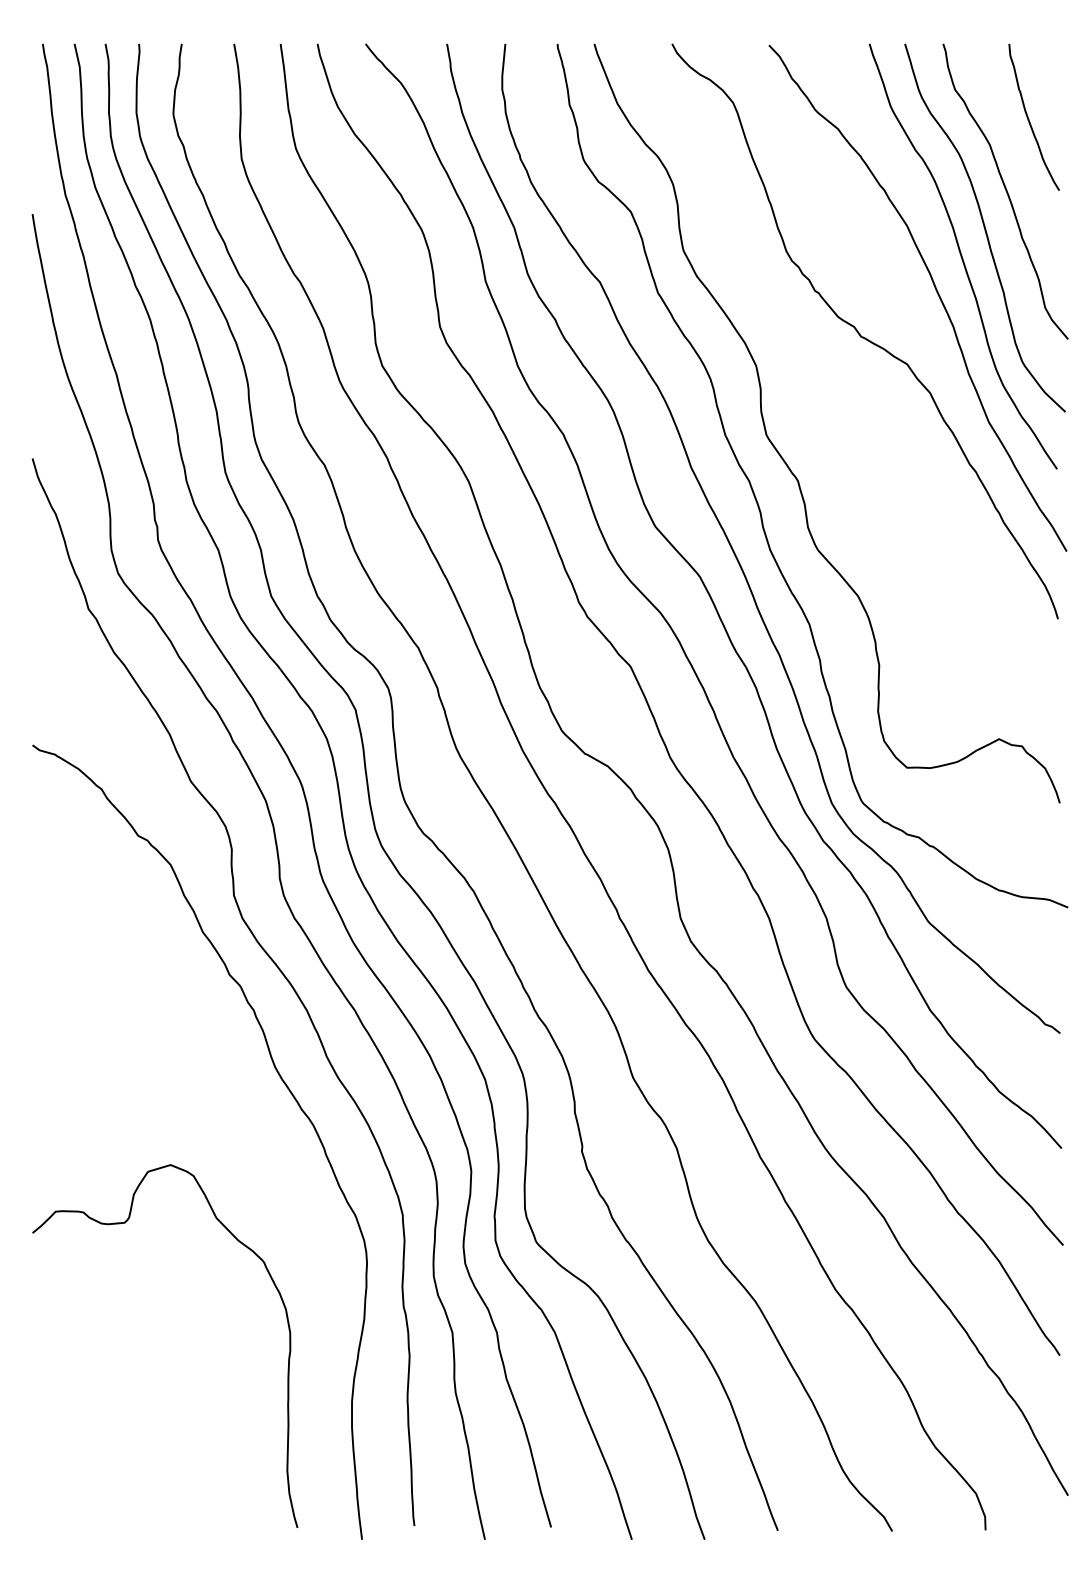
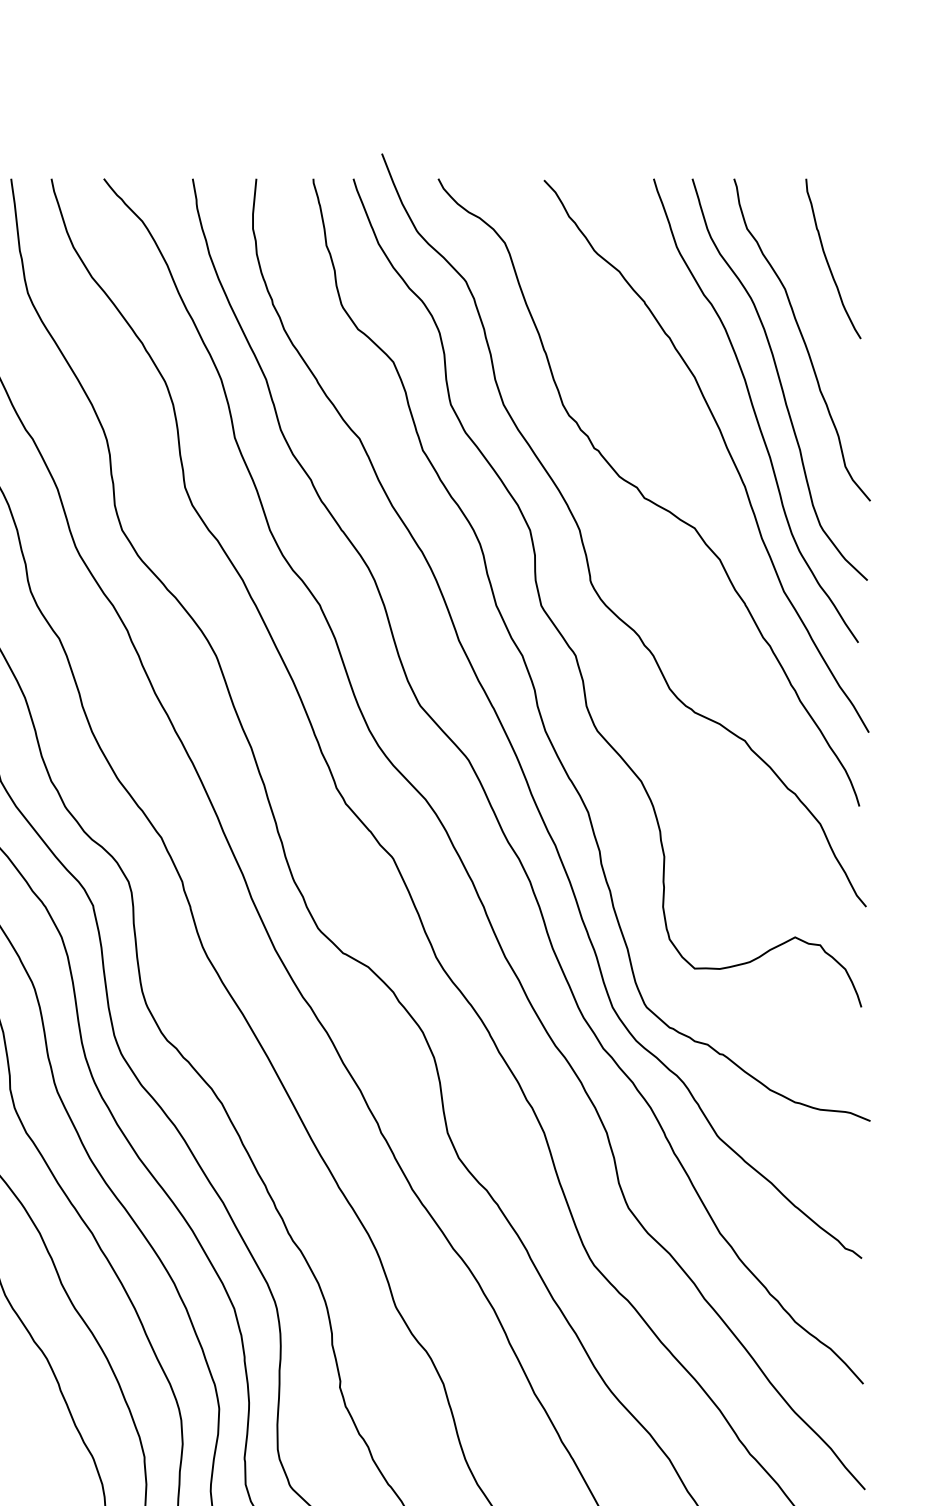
curve: (804, 372) -> (582, 537), added

